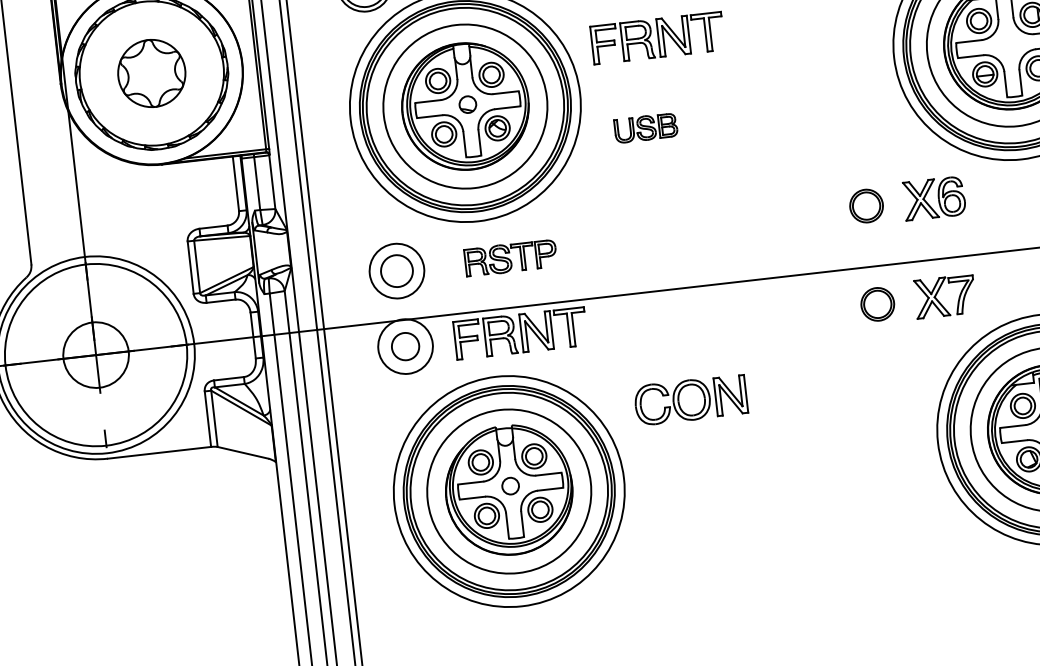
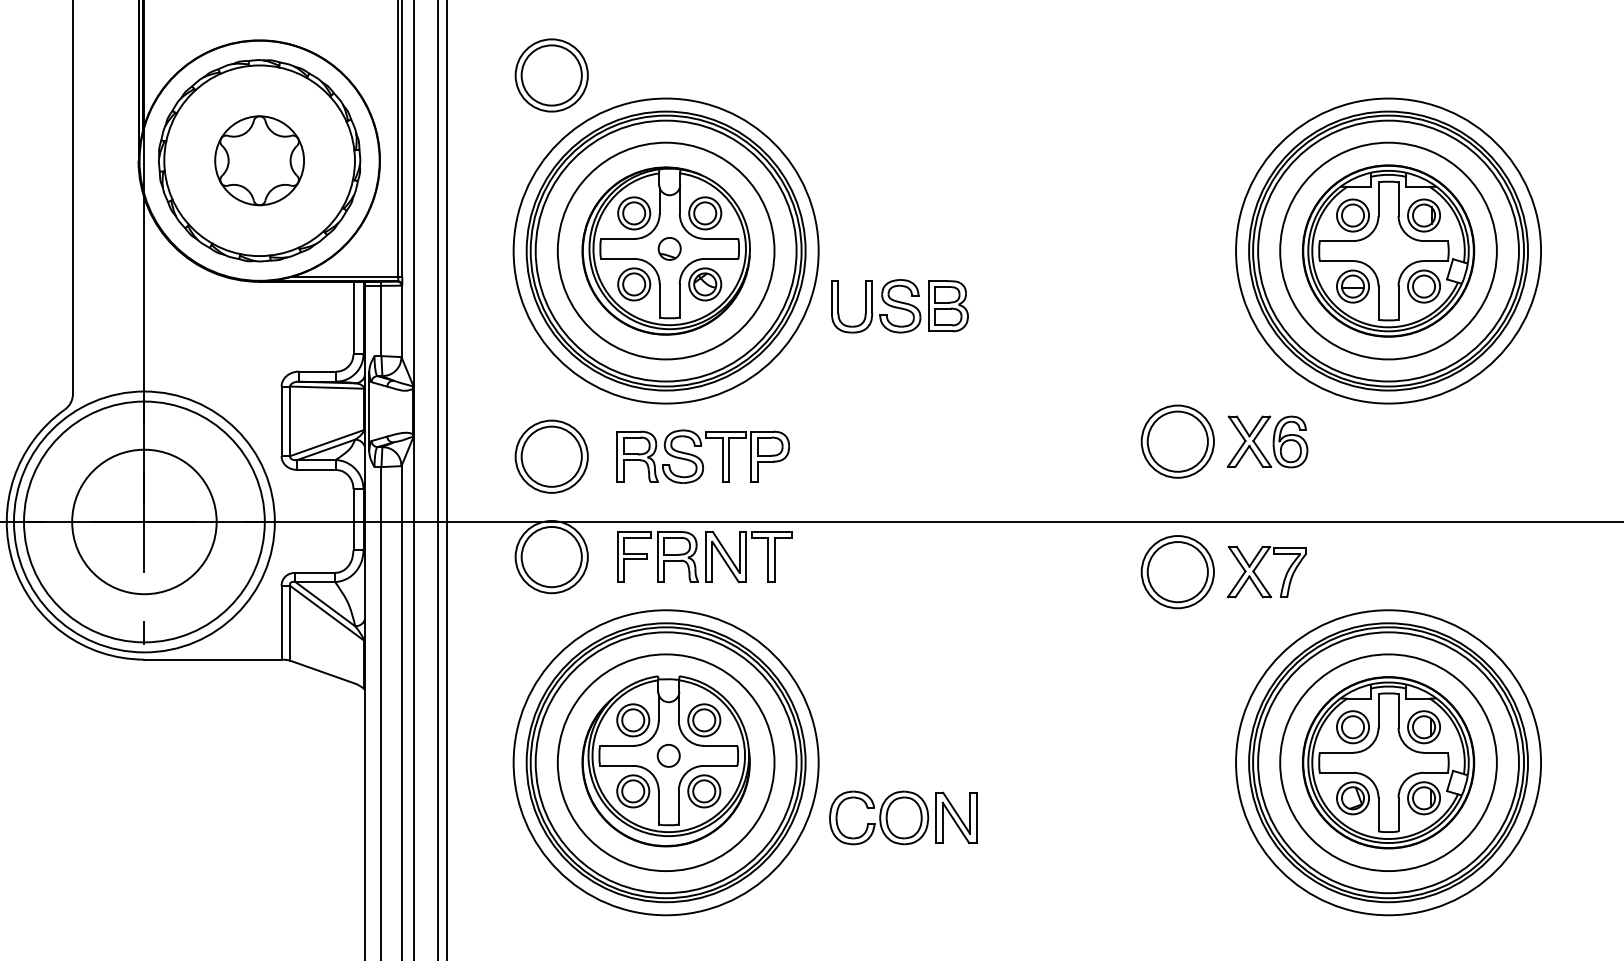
part: (657, 38) -> (928, 190), removed
part: (645, 128) -> (899, 306), size x1.67
part: (866, 206) -> (1177, 441), size x1.67
part: (510, 258) -> (702, 456), size x1.43
circle: (396, 270) -> (551, 456), size x1.43
part: (877, 304) -> (1177, 572), size x1.67
circle: (405, 346) -> (551, 556), size x1.67
circle: (96, 354) -> (144, 521), size x1.67
part: (691, 399) -> (903, 817), moved

